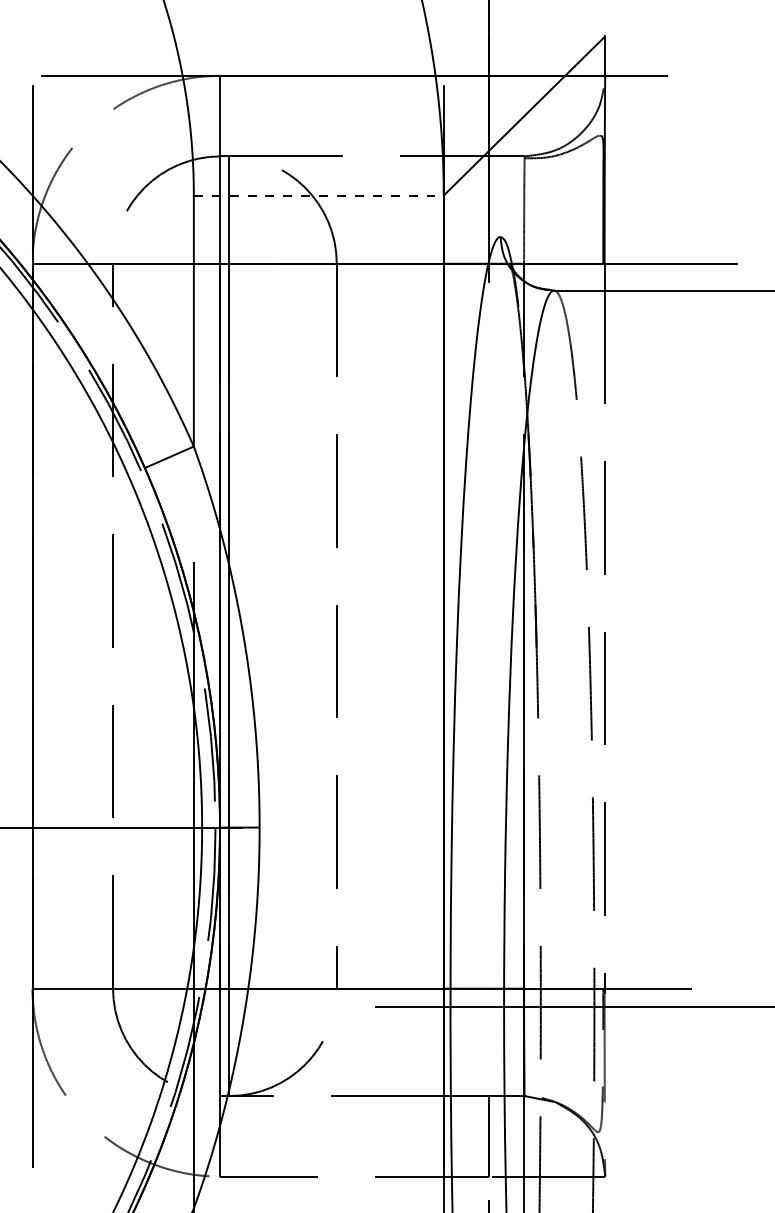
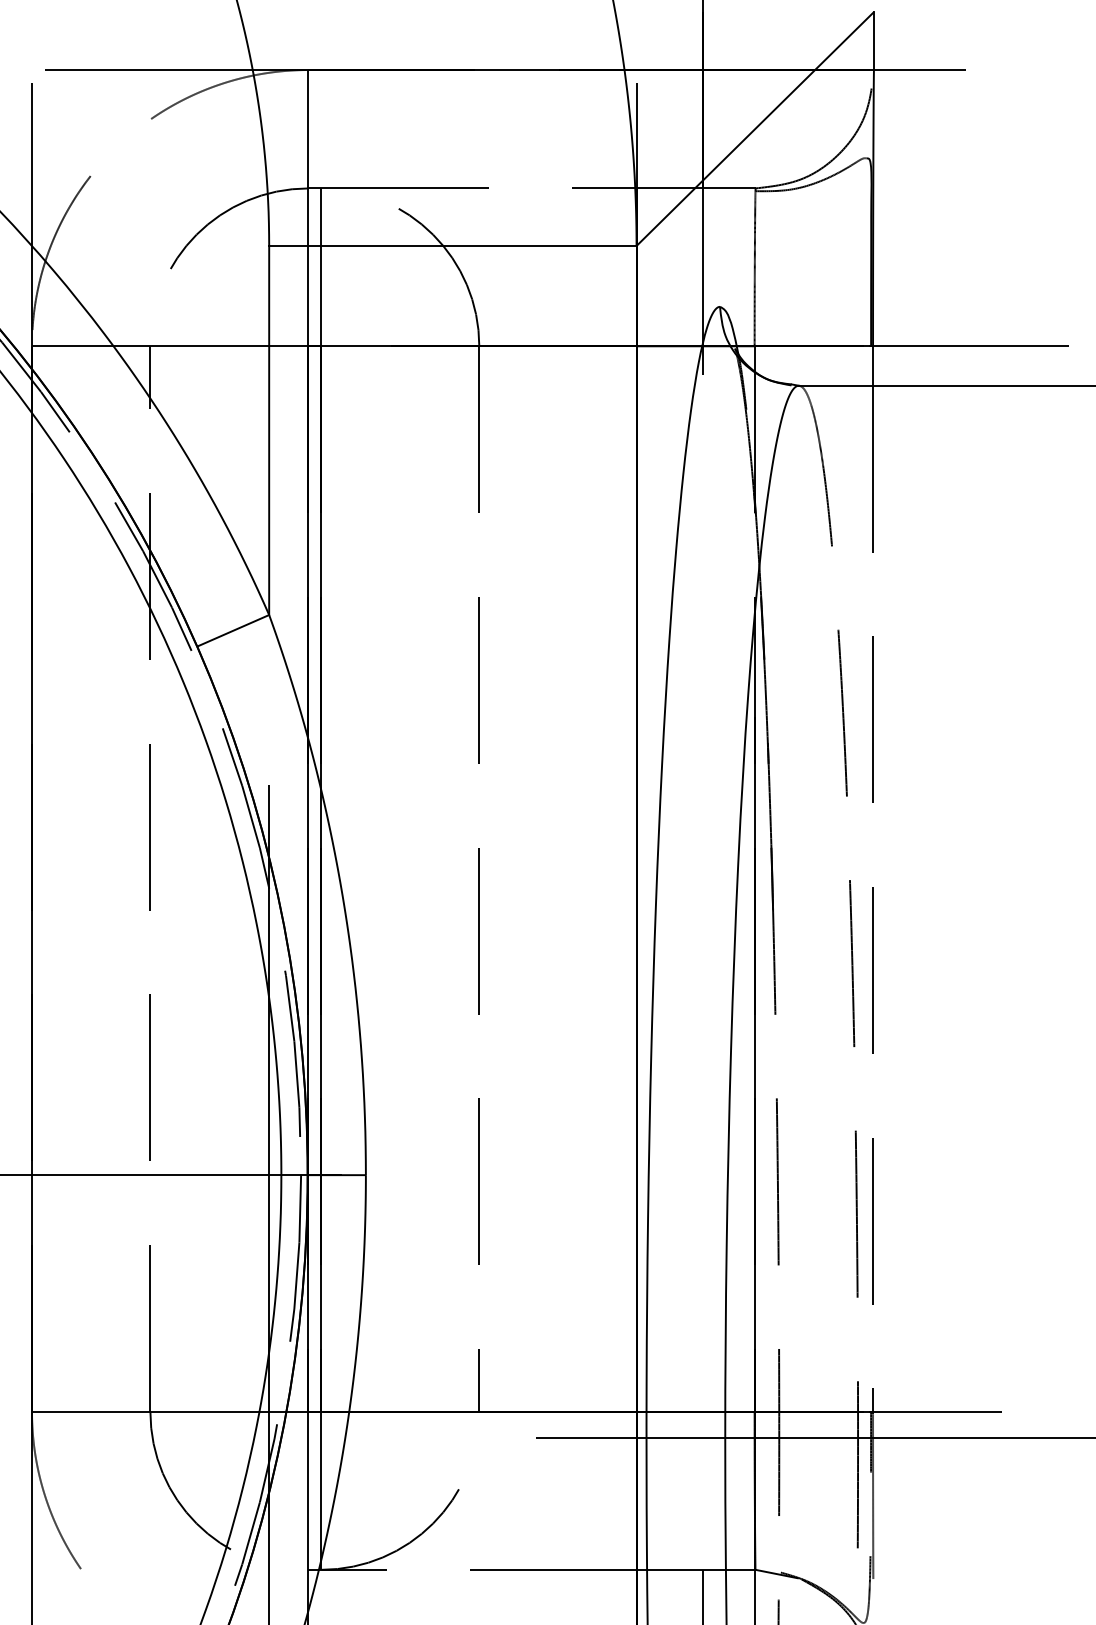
line: (318, 195) -> (452, 245), dashed -> solid

